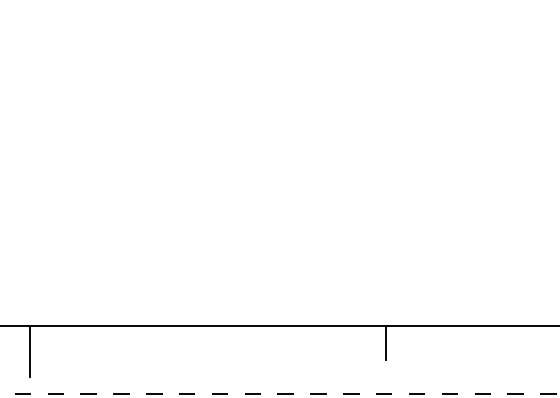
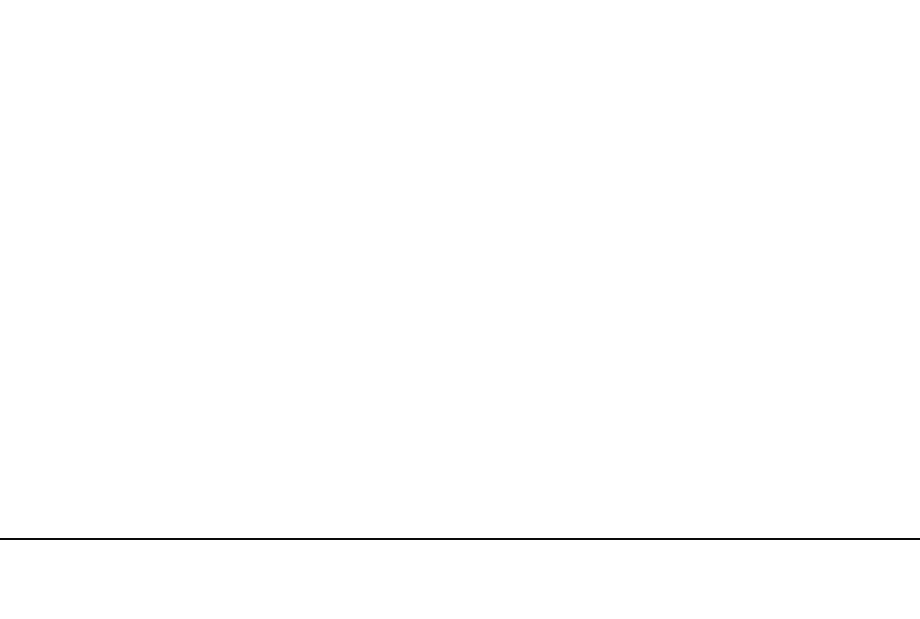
line: (385, 343) -> (736, 562), removed
line: (30, 352) -> (237, 574), removed

